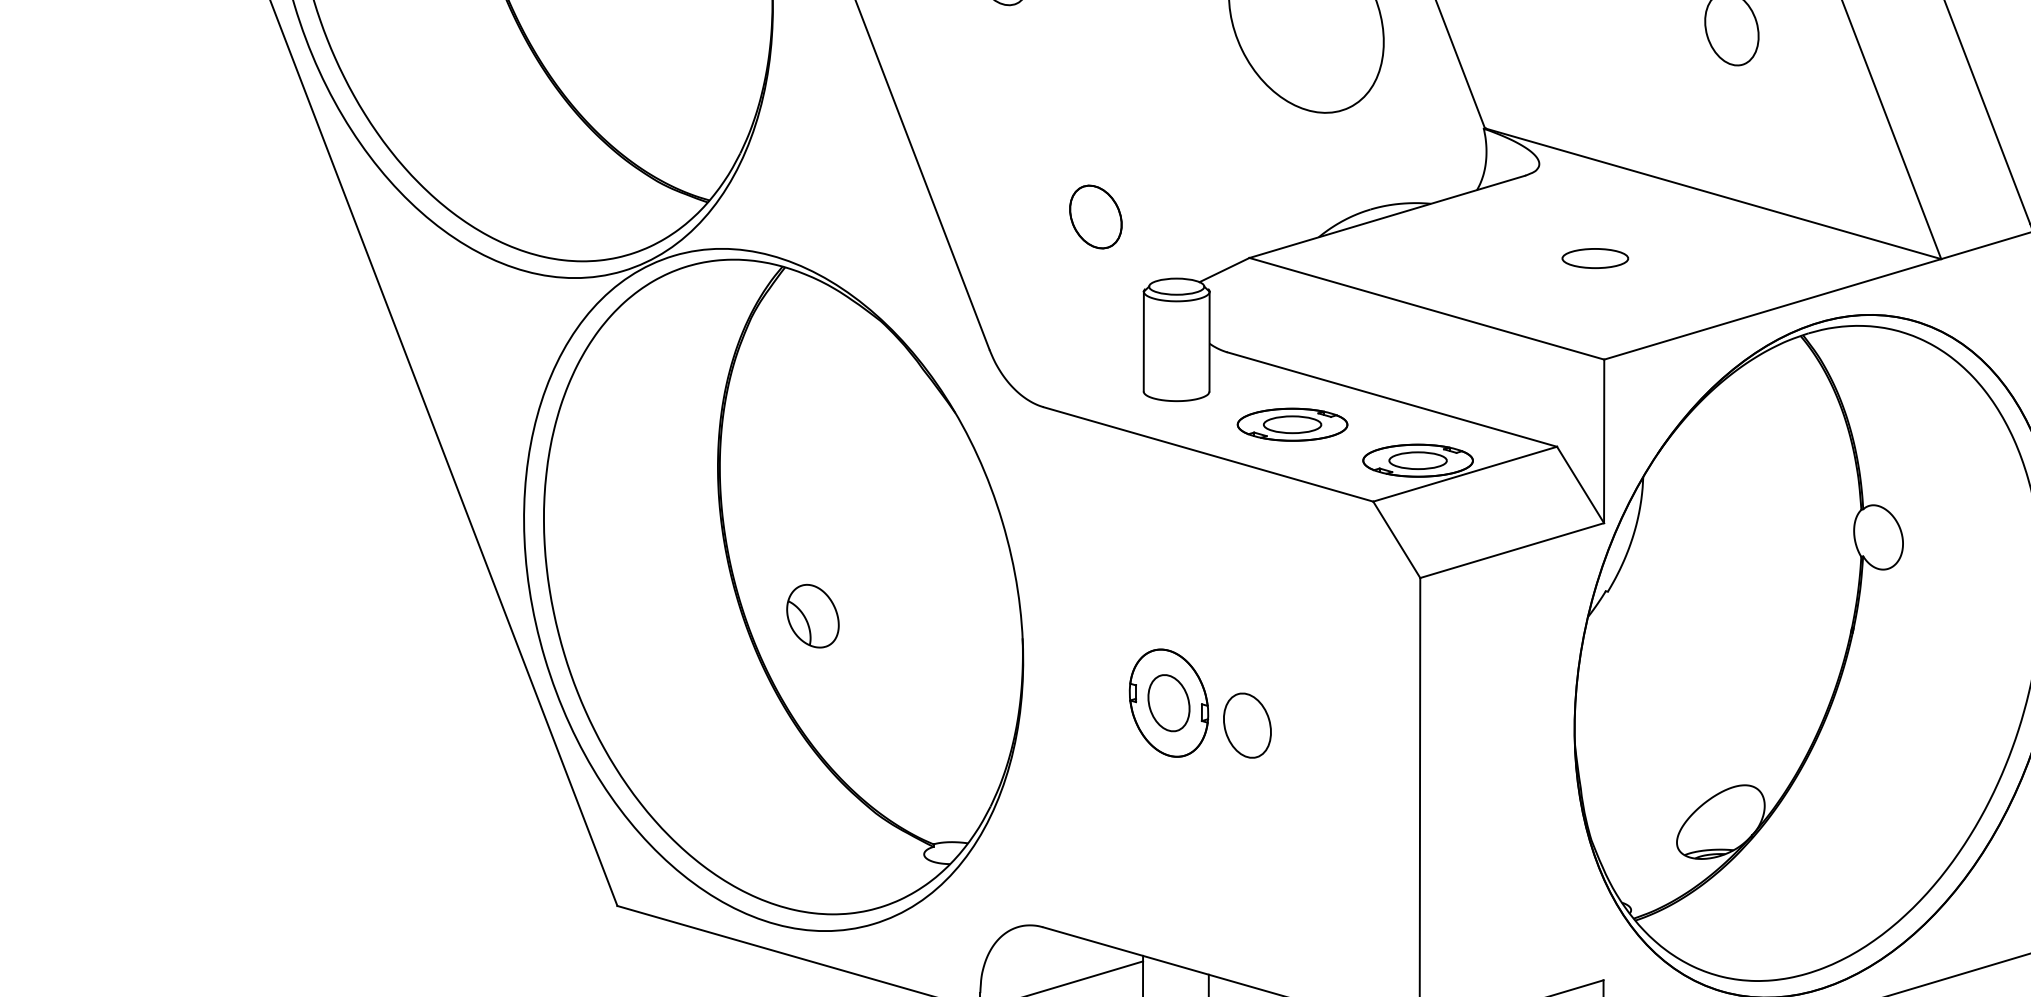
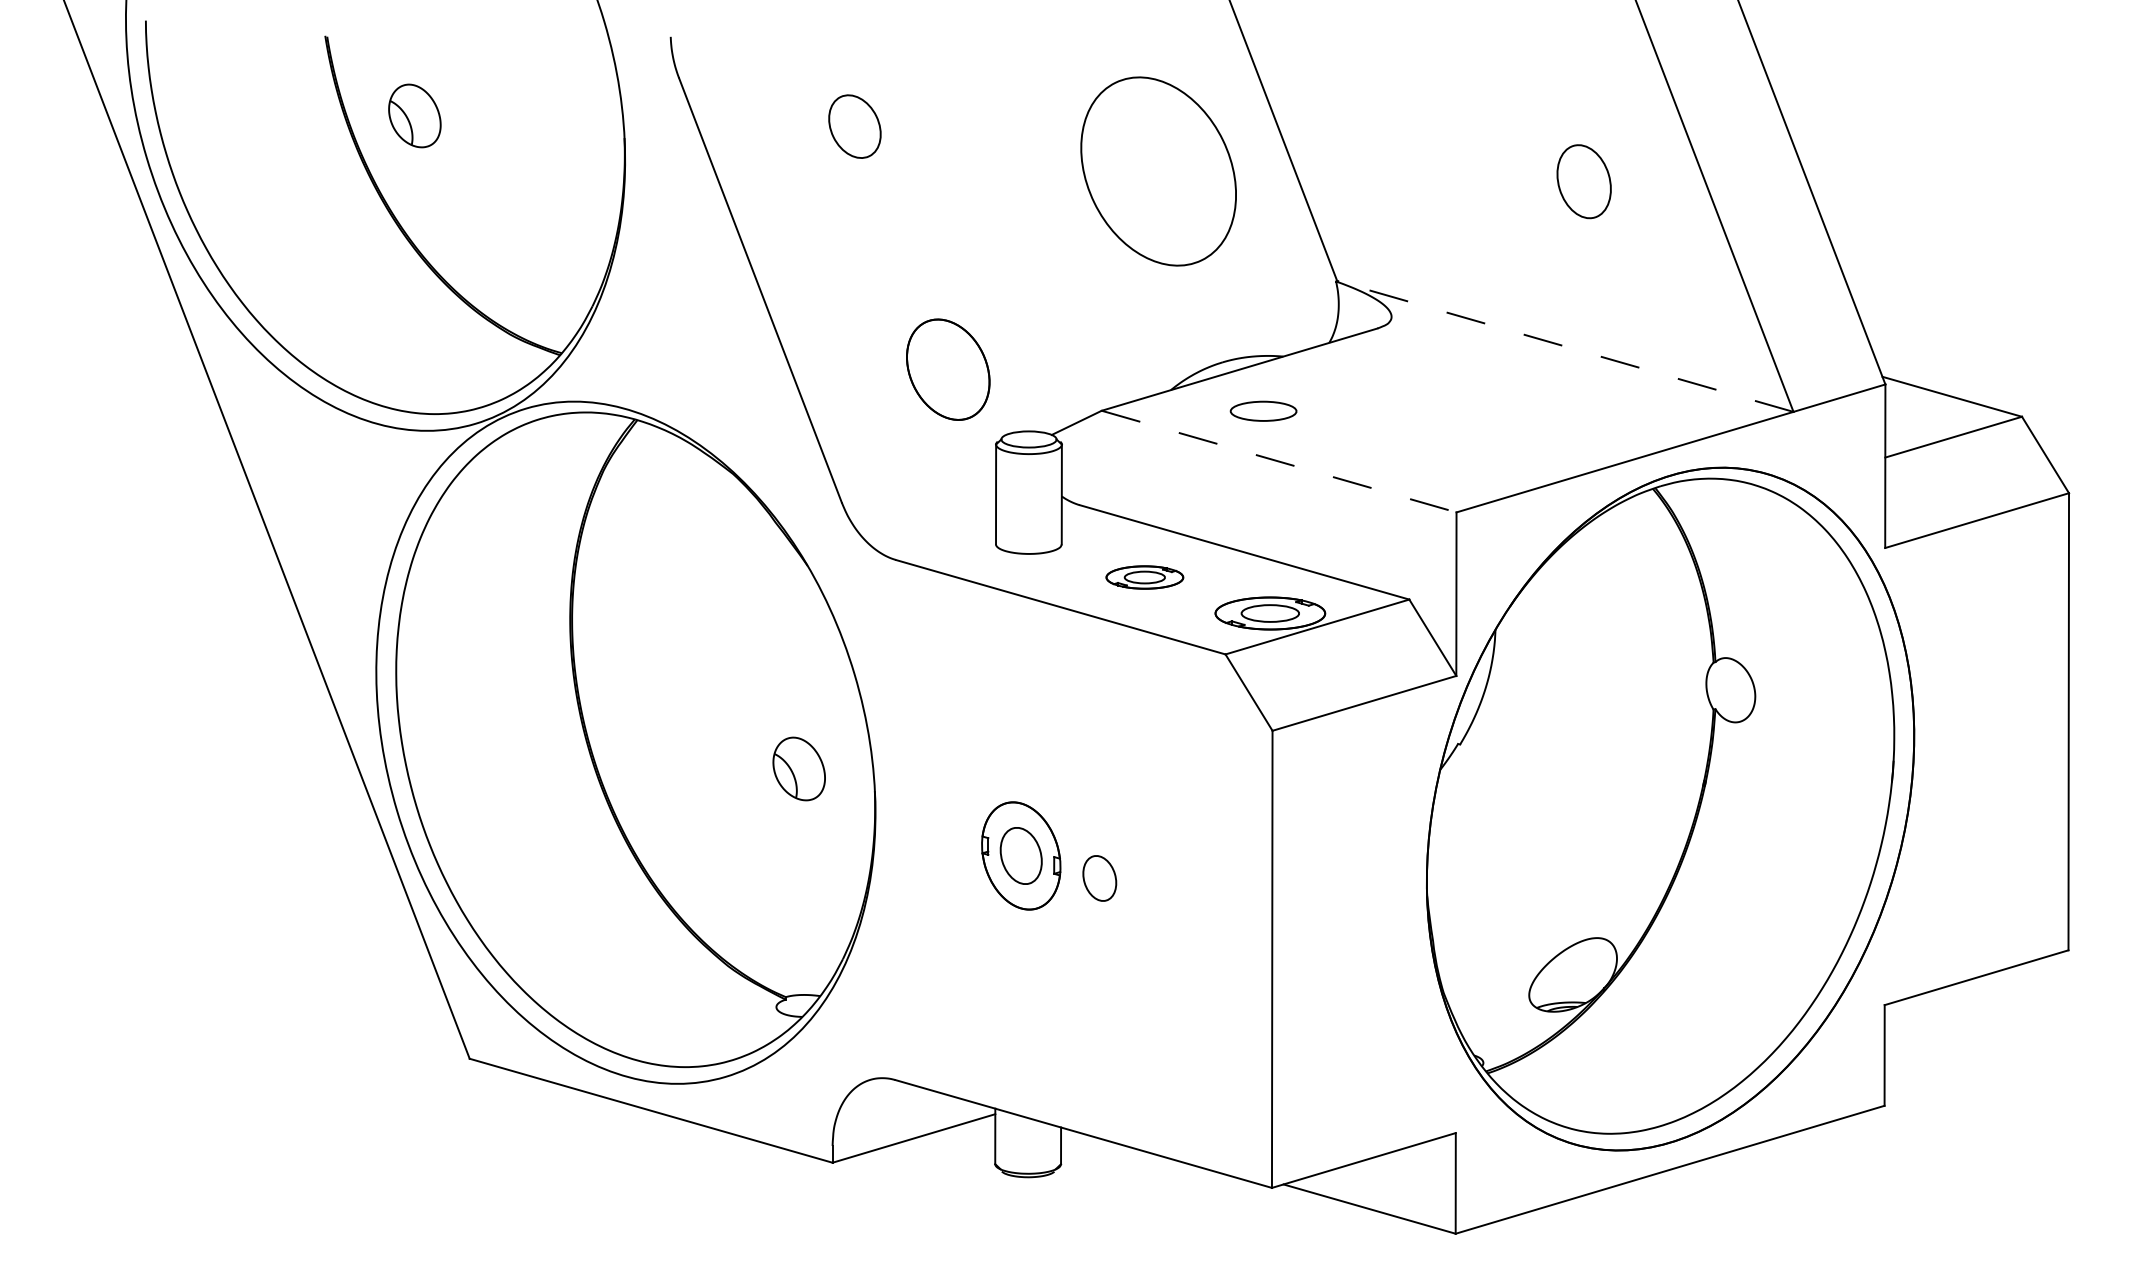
line: (1713, 193) -> (1565, 346), solid -> dashed
part: (1095, 216) -> (947, 369), size x1.6
part: (1595, 257) -> (1263, 410), moved
line: (1427, 308) -> (1279, 461), solid -> dashed
part: (1292, 424) -> (1144, 577), size x0.7
part: (812, 615) -> (798, 768), moved
part: (1247, 725) -> (1099, 878), size x0.7

